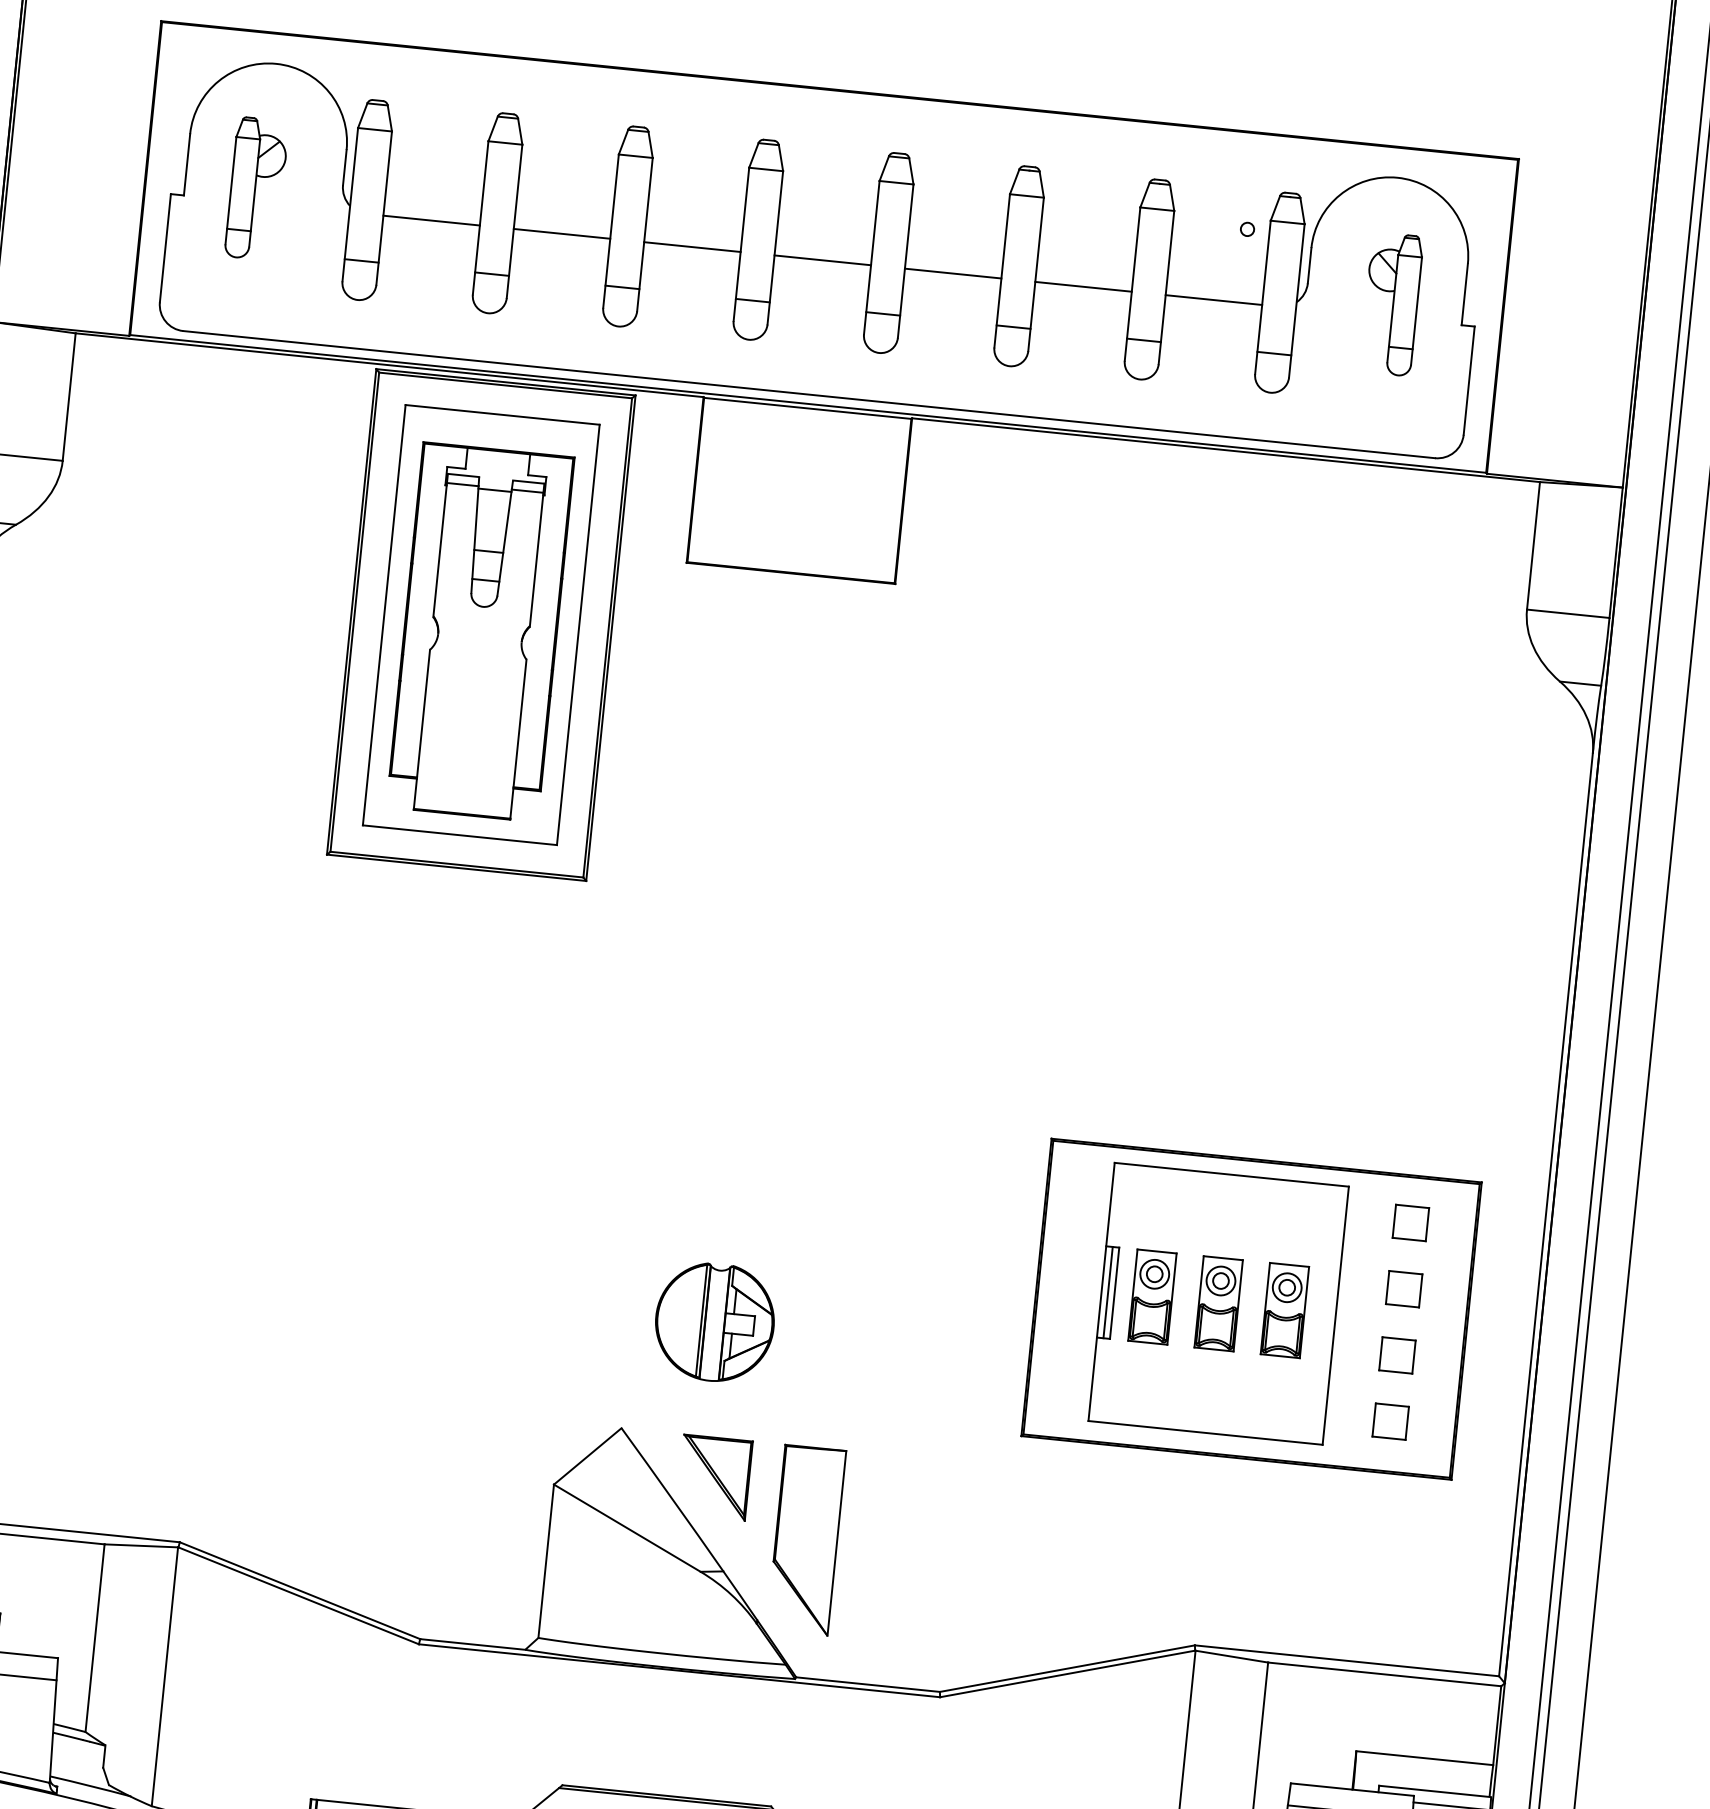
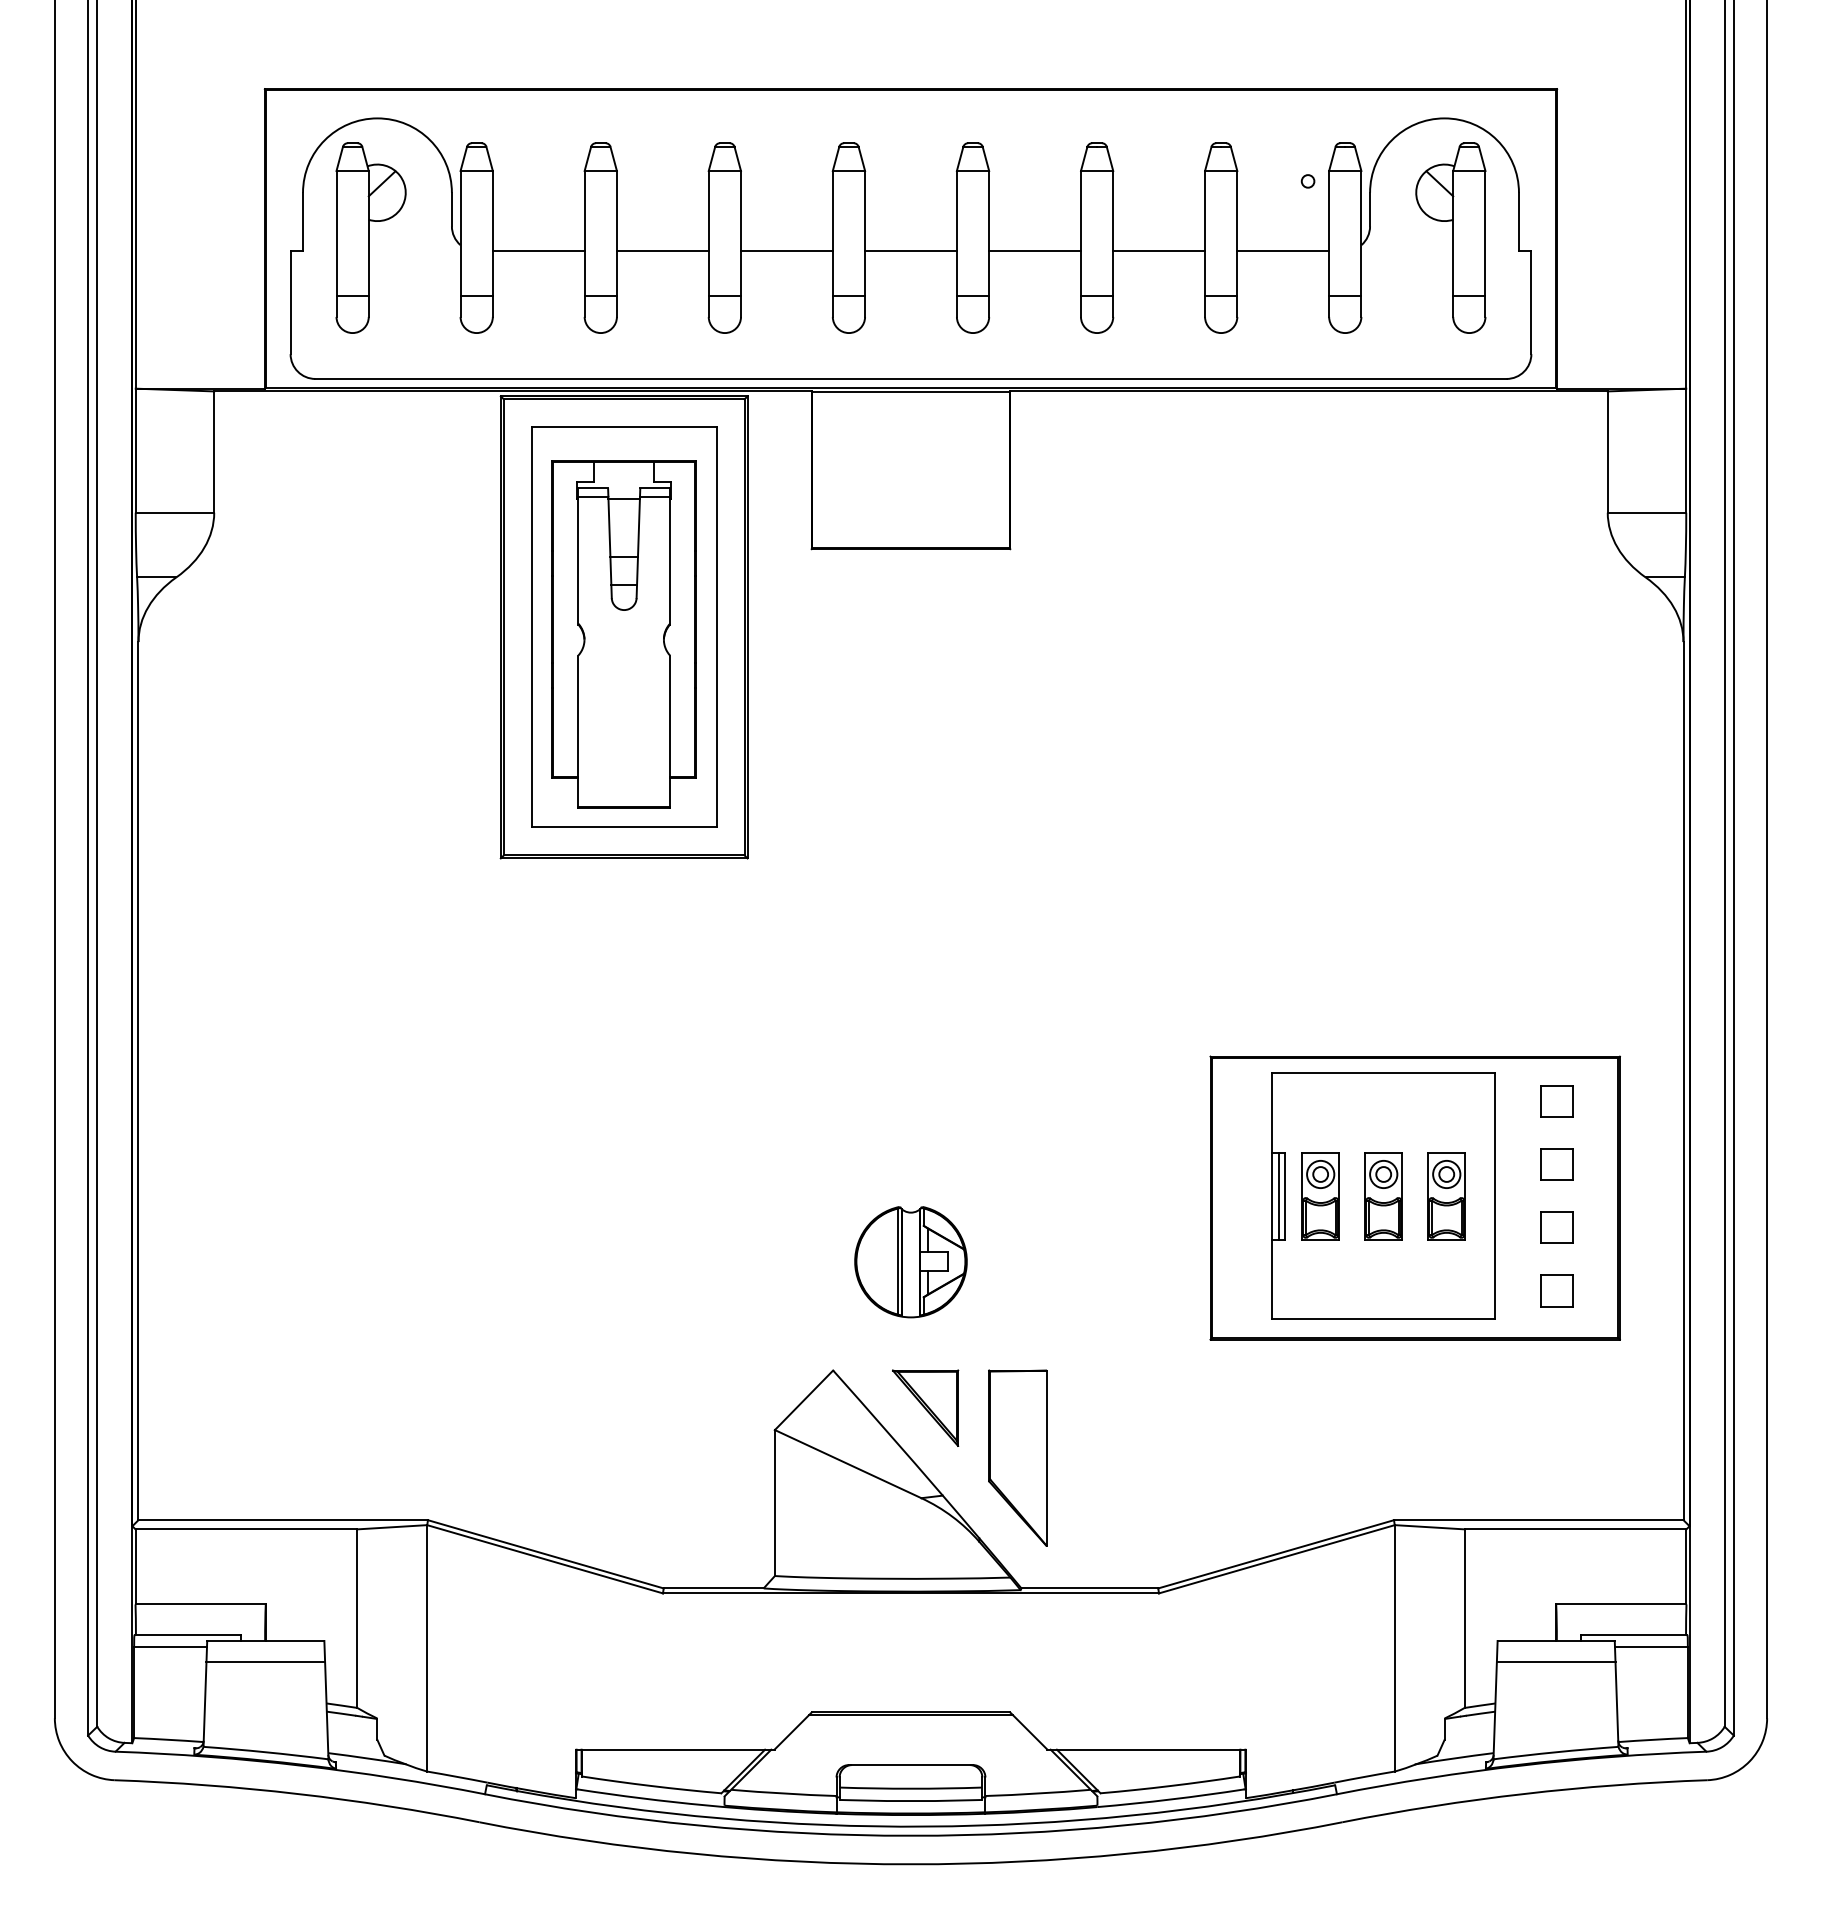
part: (256, 188) -> (370, 237), size x1.43
part: (1391, 303) -> (1450, 237), size x1.43

